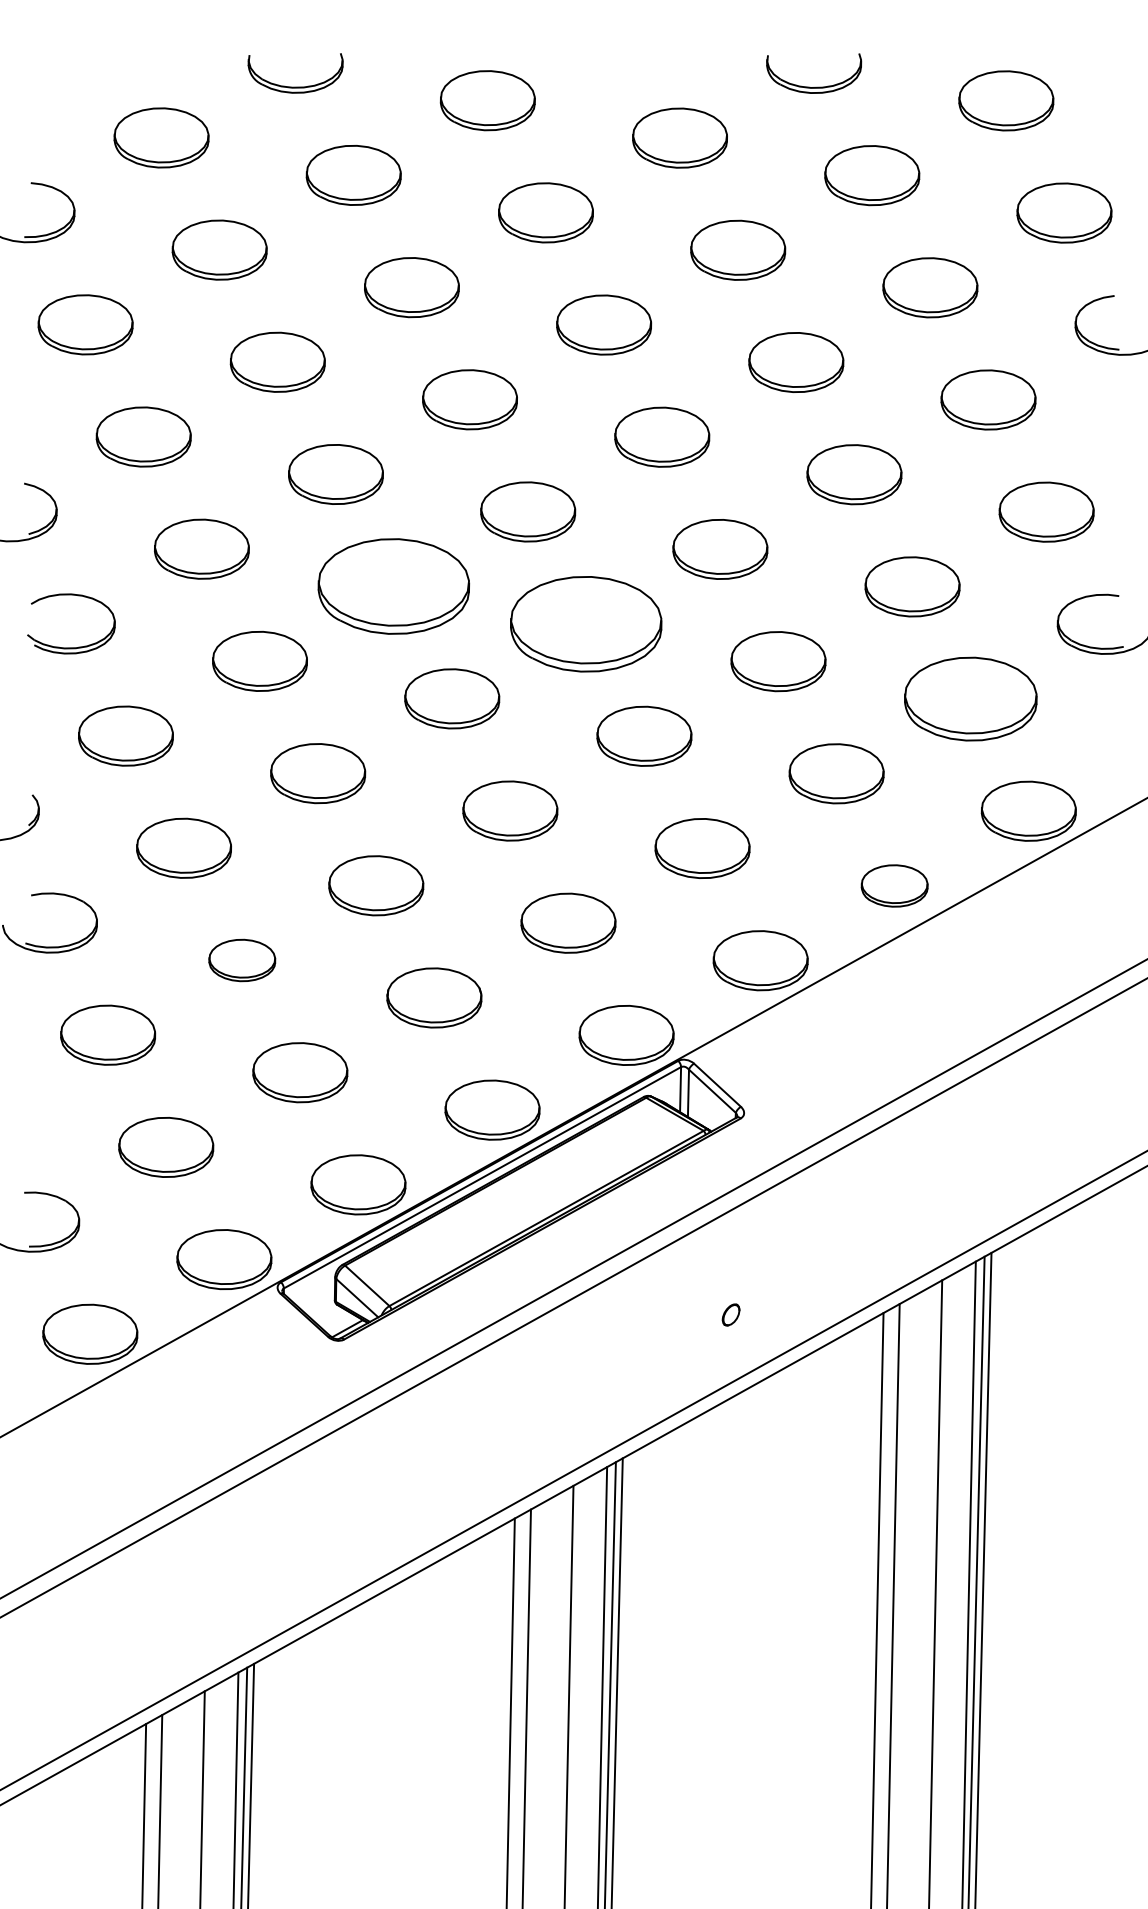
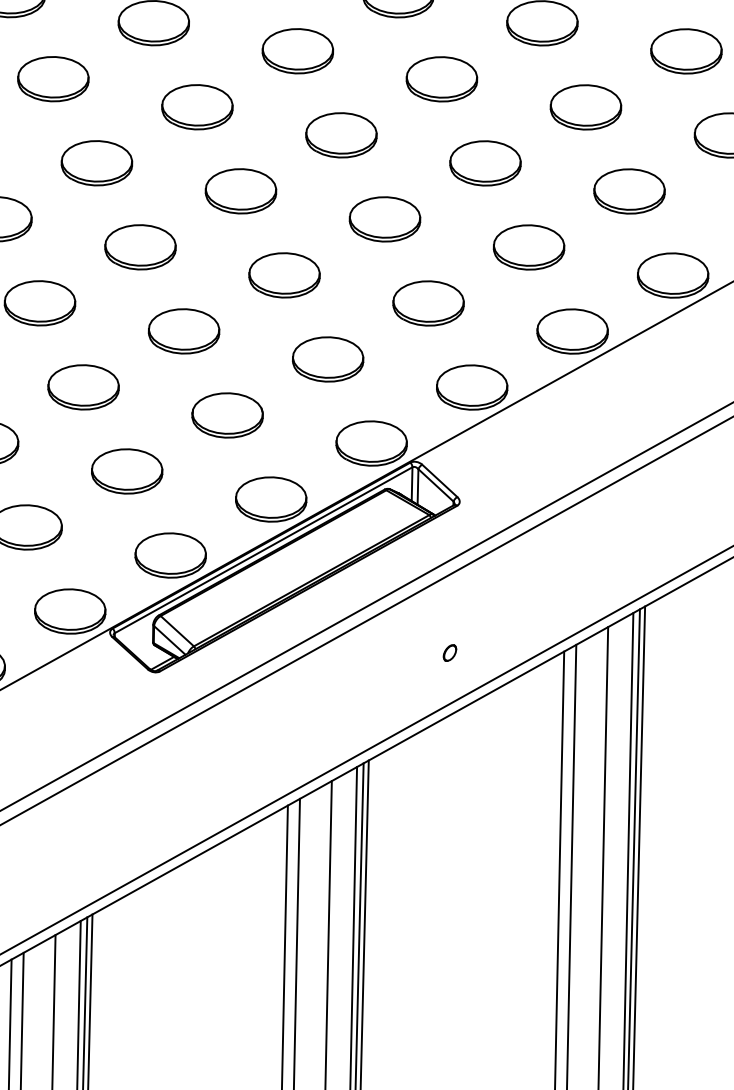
part: (394, 586) -> (197, 107), size x0.62
part: (586, 623) -> (341, 134), size x0.62
part: (970, 698) -> (629, 191), size x0.71
part: (894, 885) -> (572, 331), size x1.43
part: (242, 960) -> (83, 387), size x1.43

